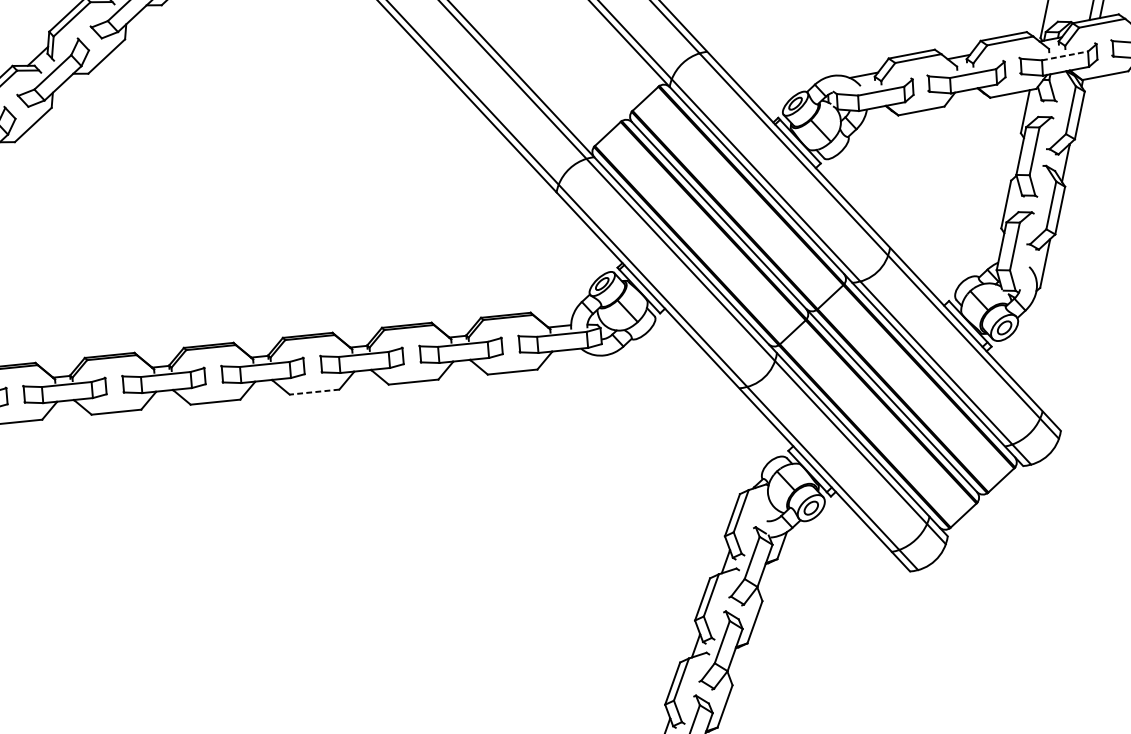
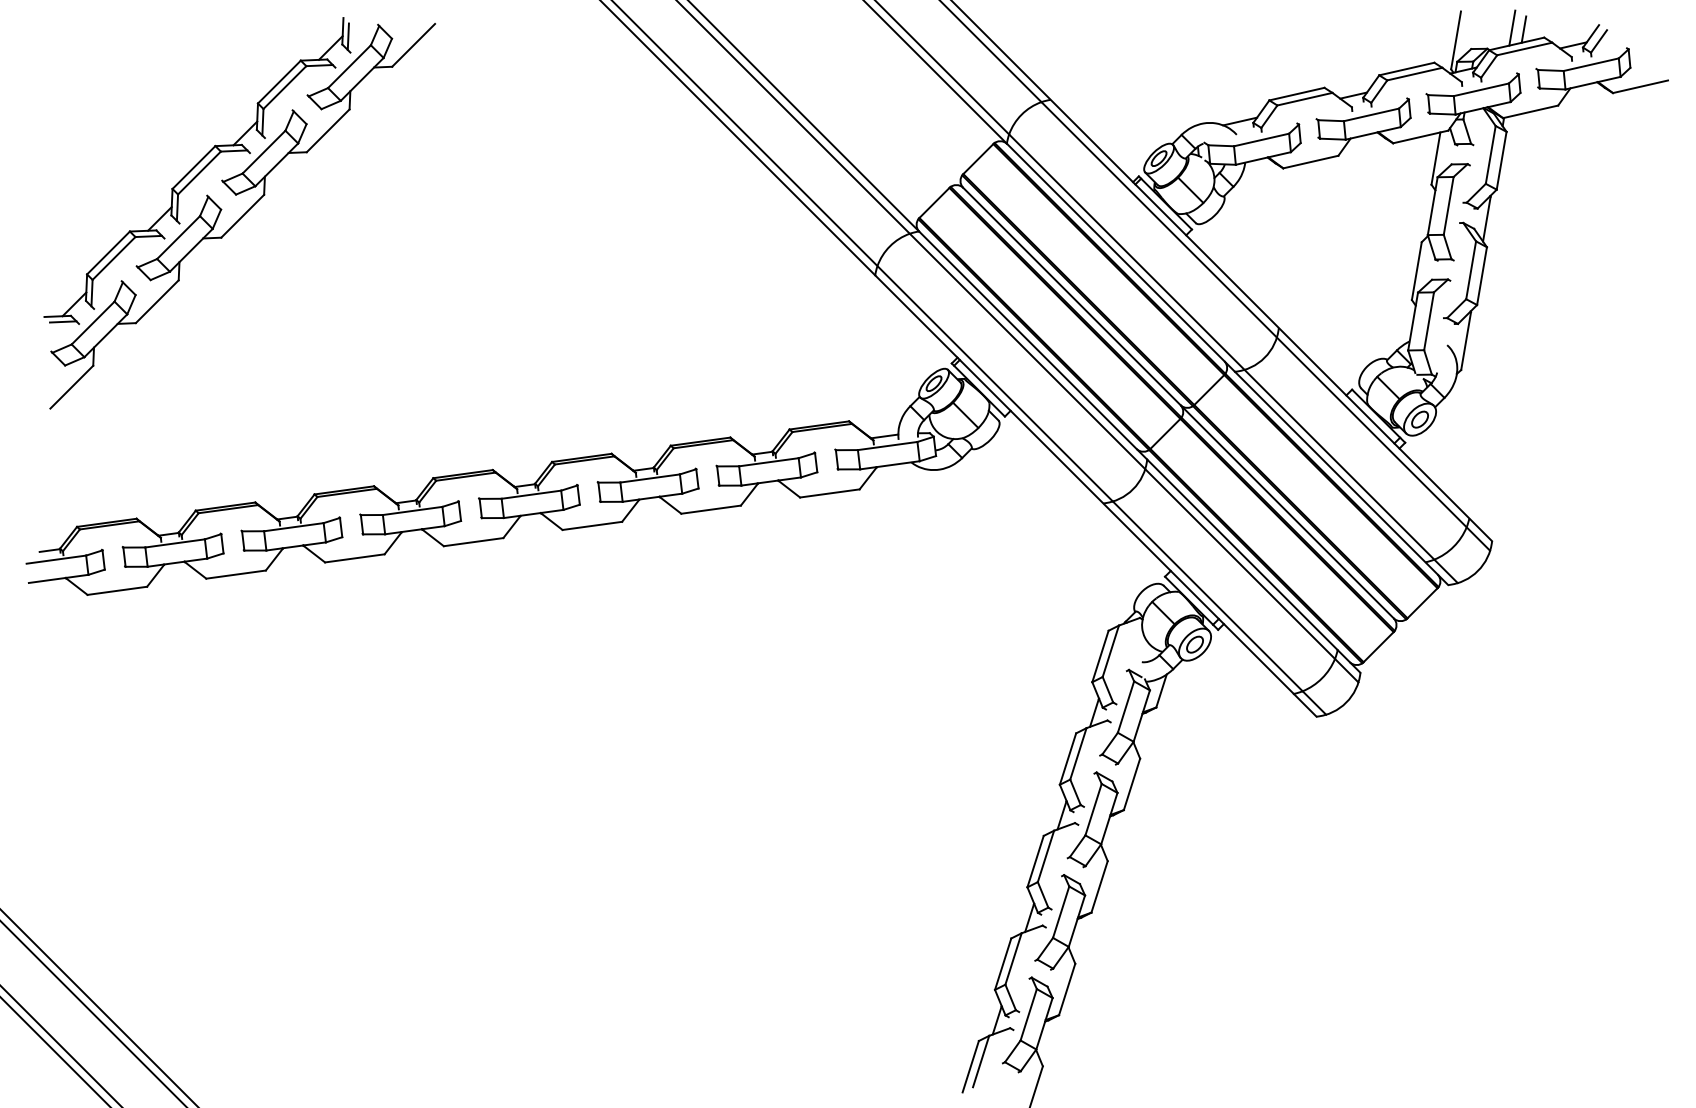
line: (1065, 55) -> (1481, 89), dashed -> solid
line: (313, 391) -> (591, 525), dashed -> solid

